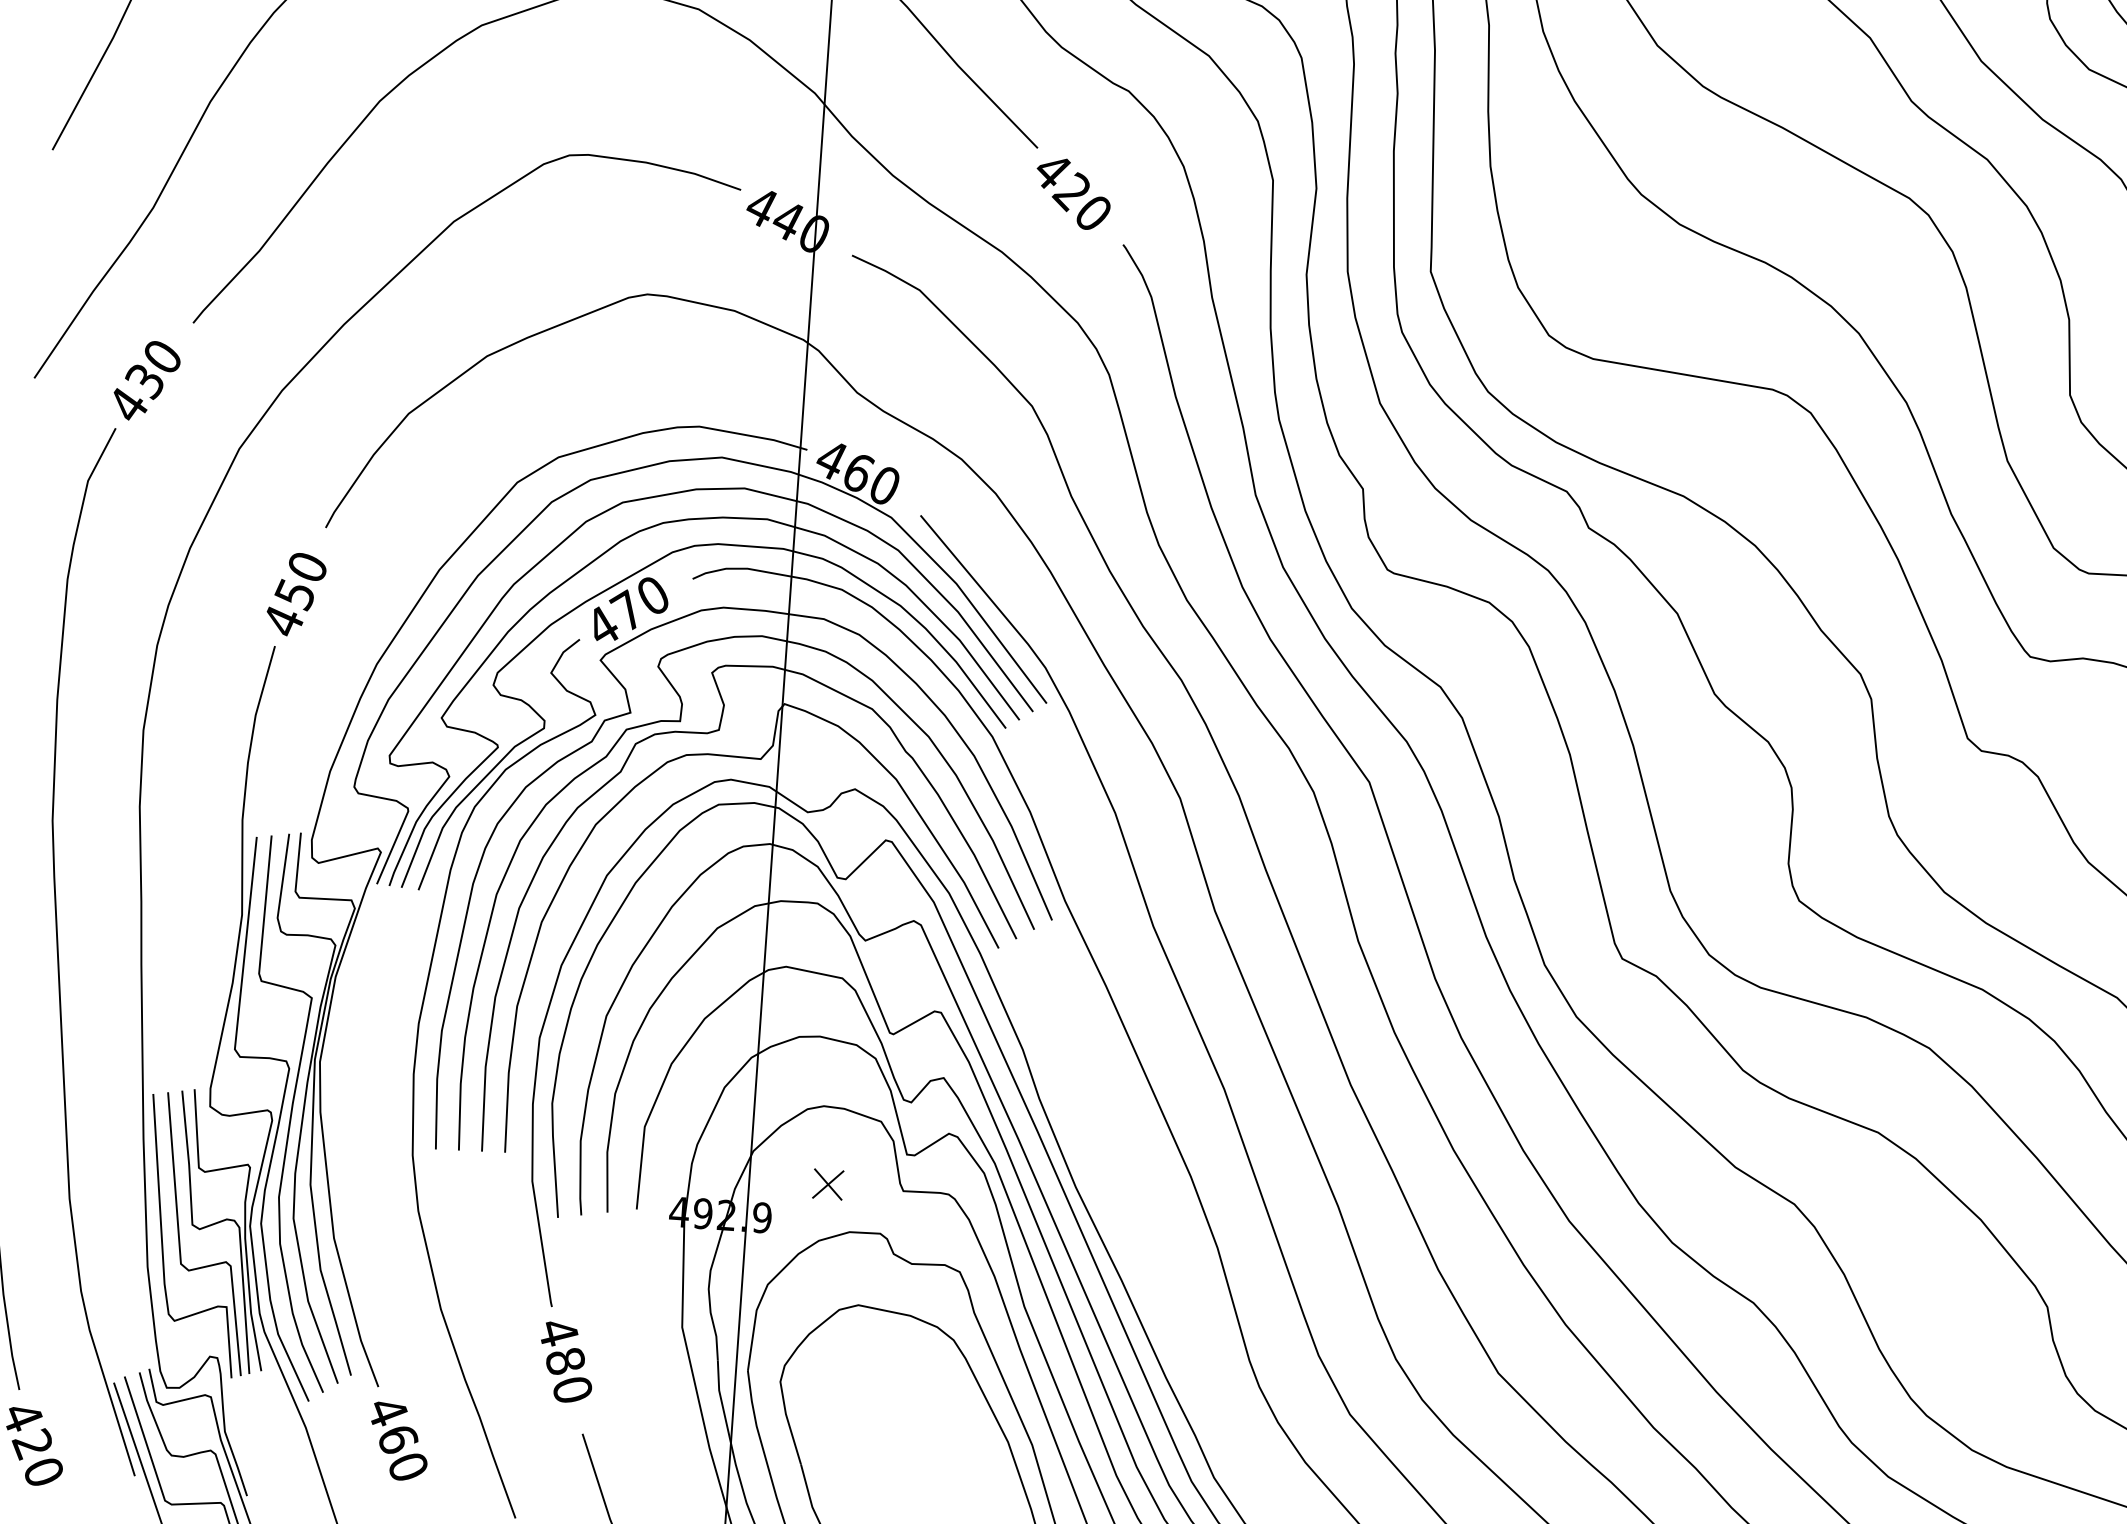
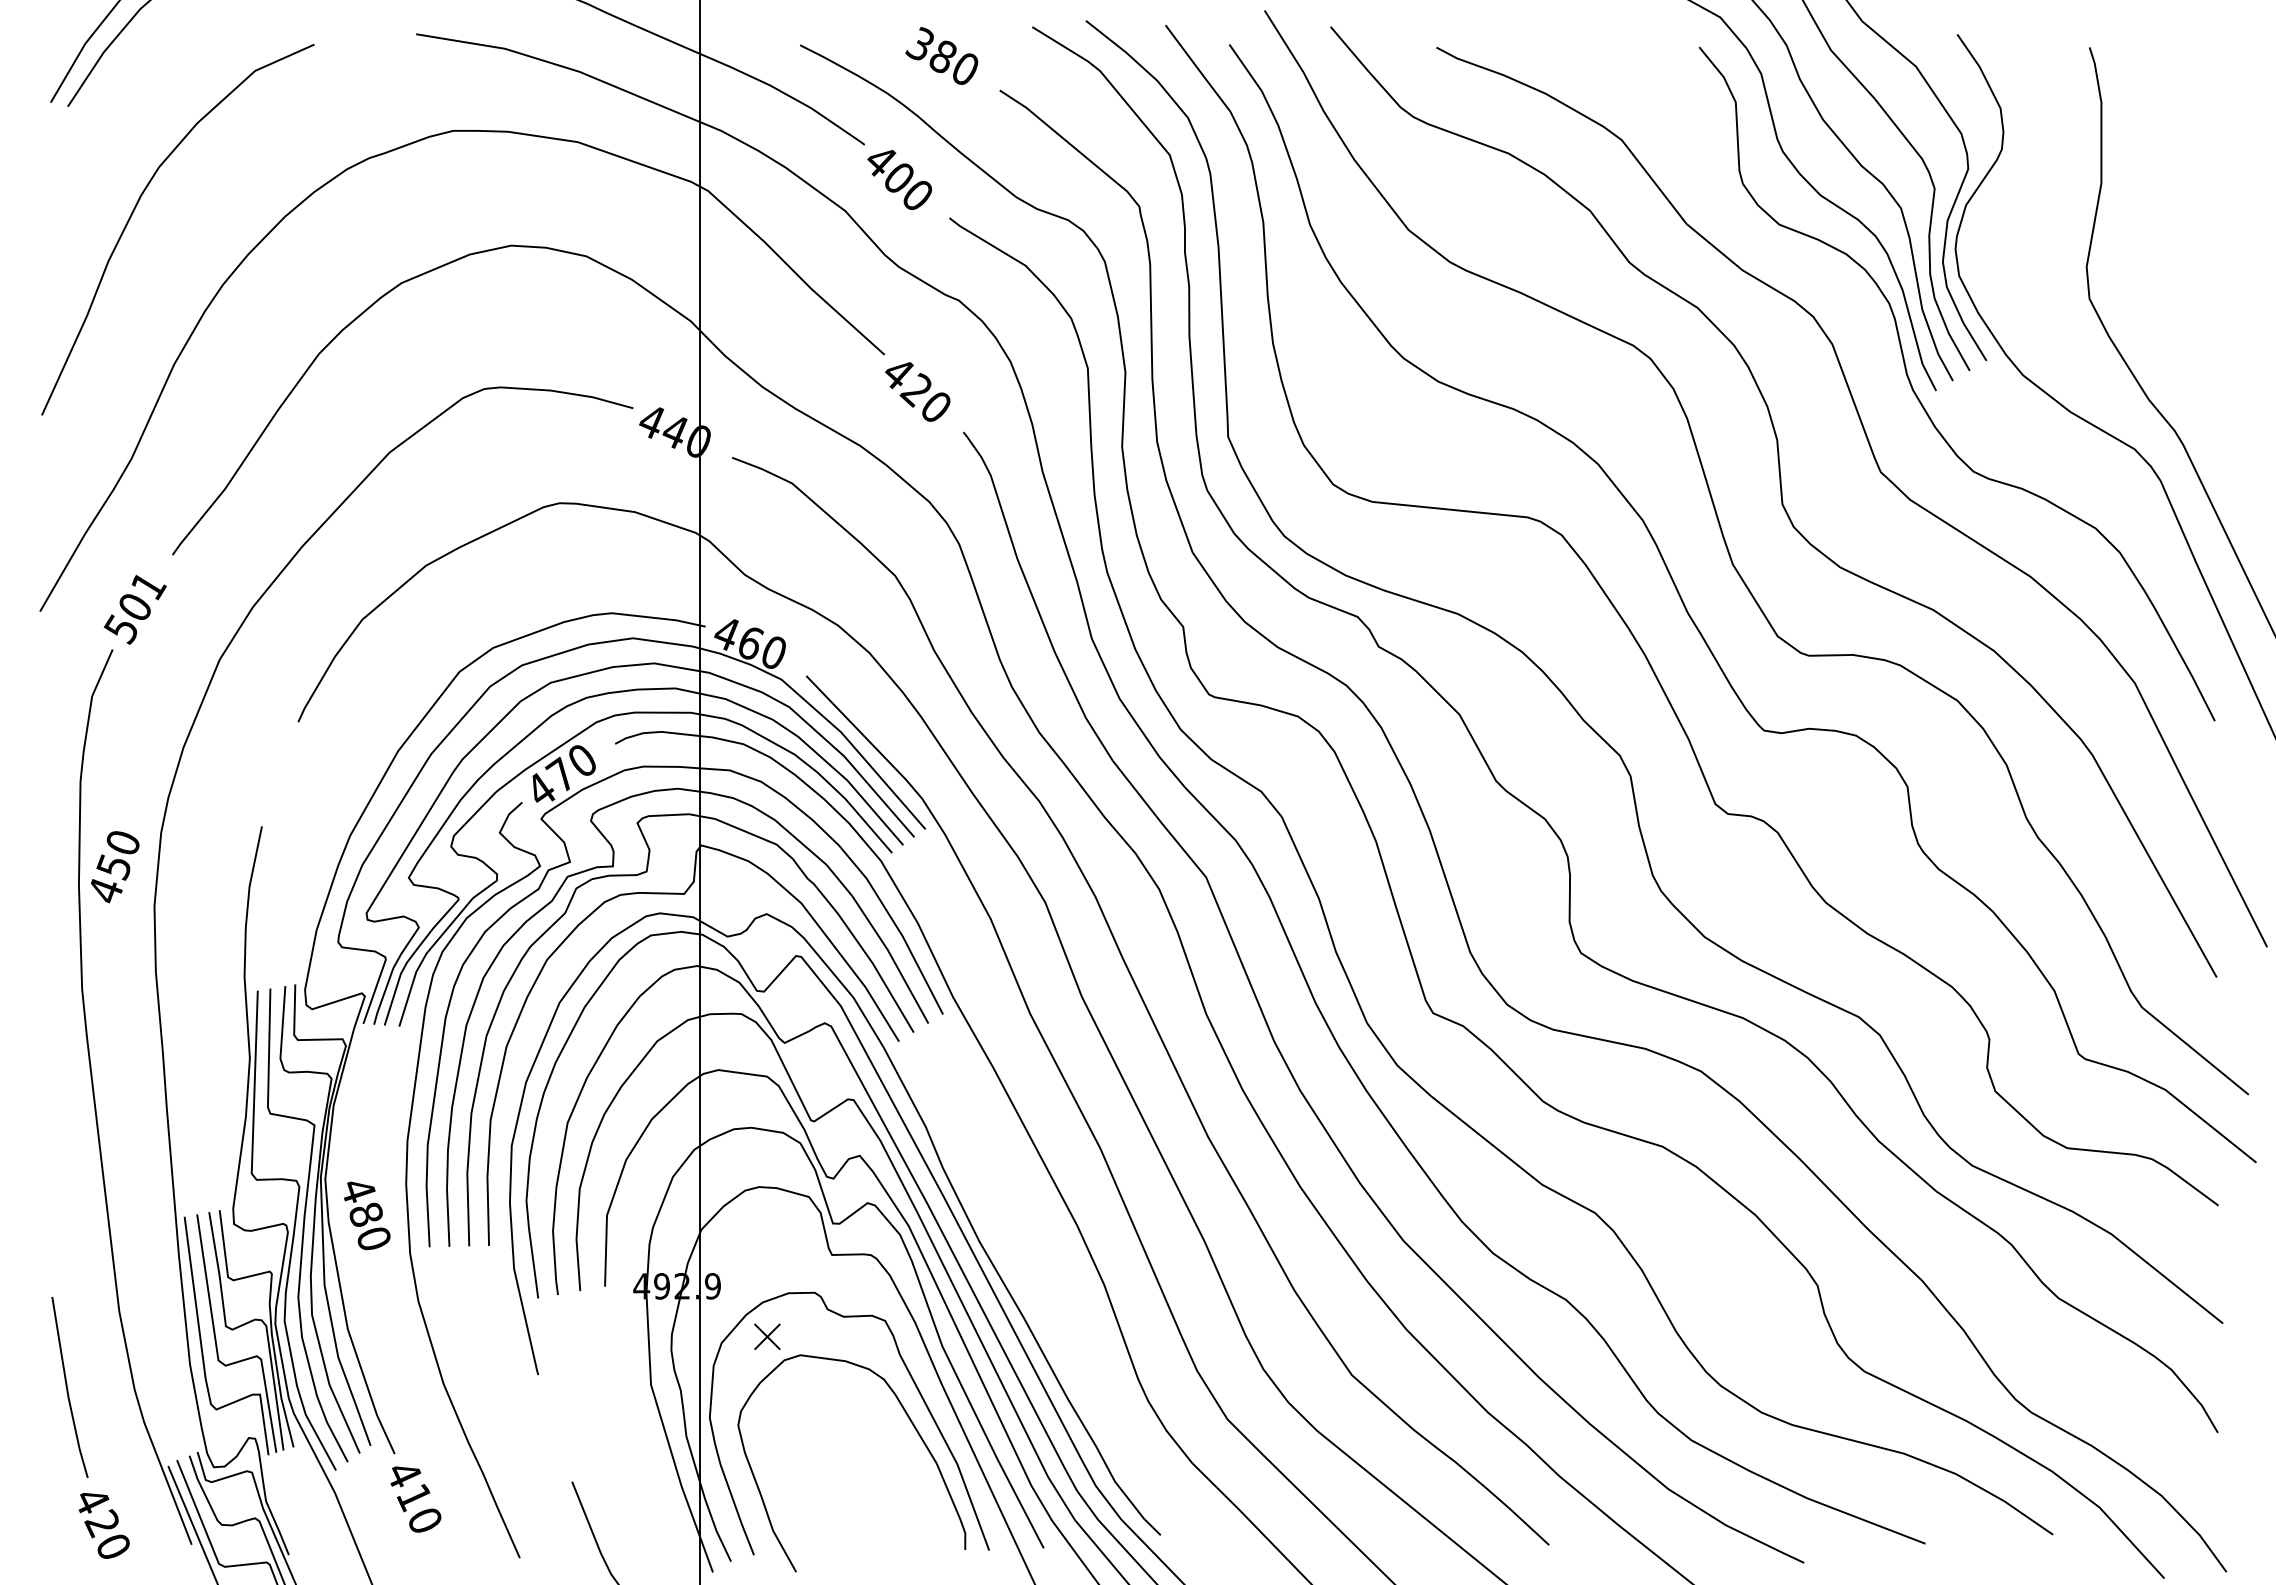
text: (144, 382) -> (134, 608), 430 -> 501
text: (296, 595) -> (115, 867), moved
part: (828, 1184) -> (767, 1336), moved
text: (566, 1362) -> (367, 1215), moved
text: (397, 1440) -> (414, 1498), 460 -> 410

